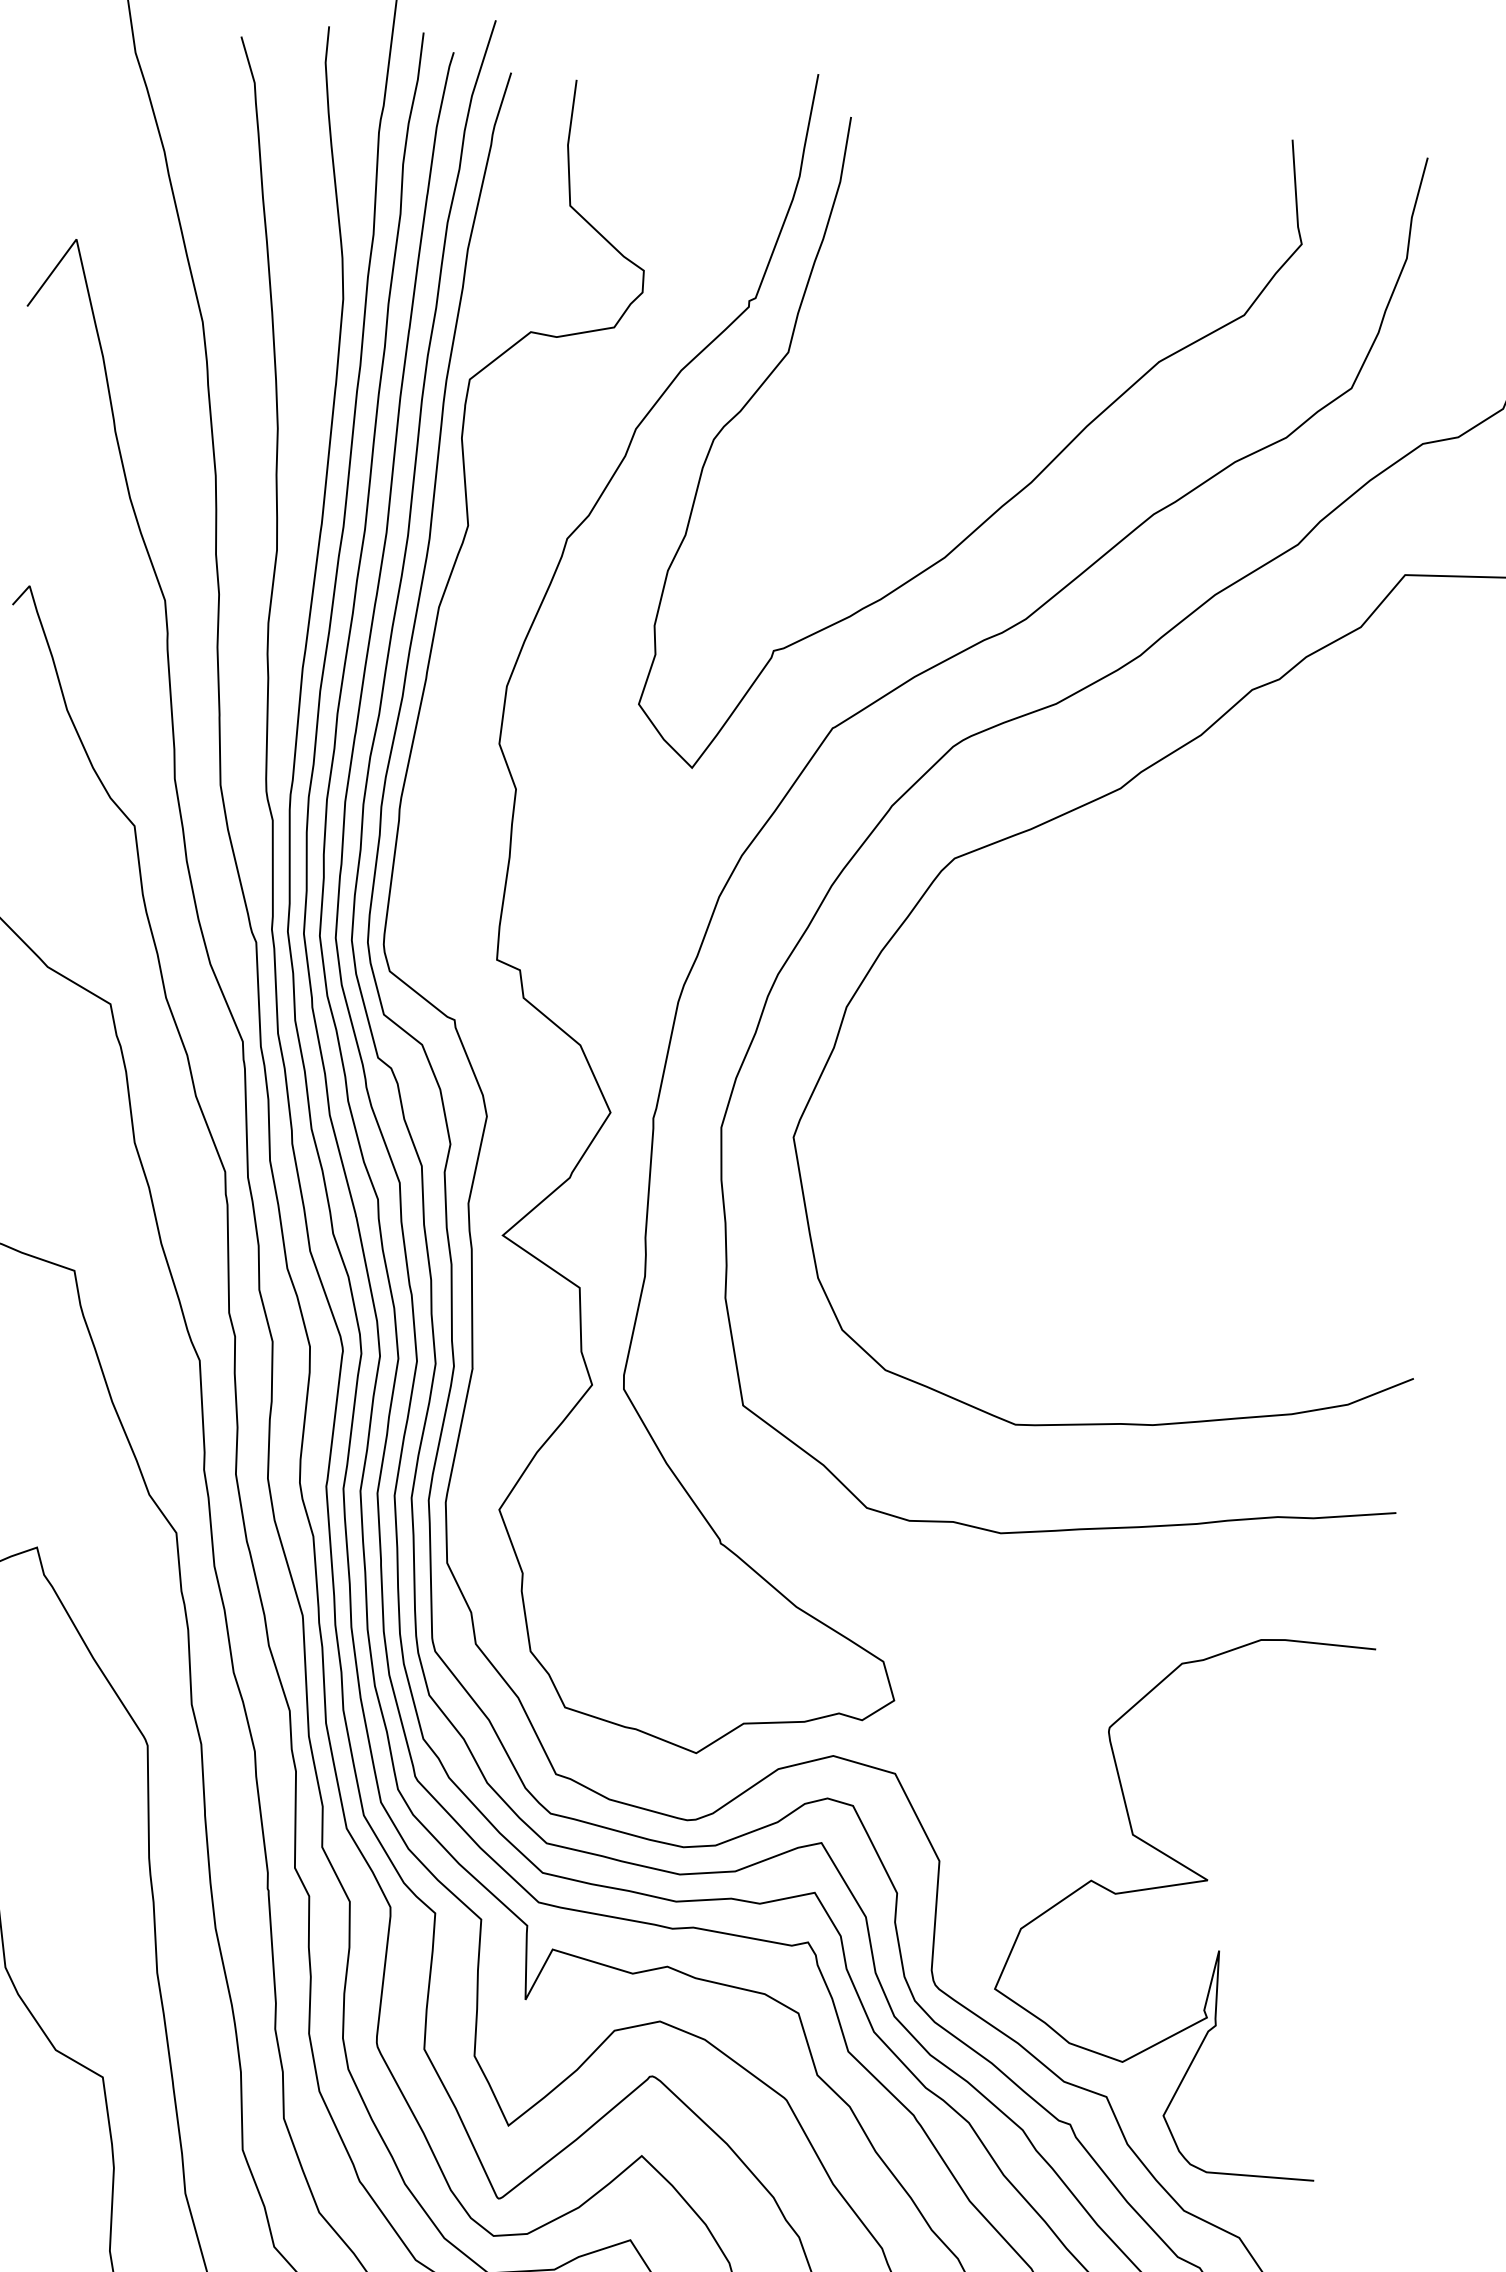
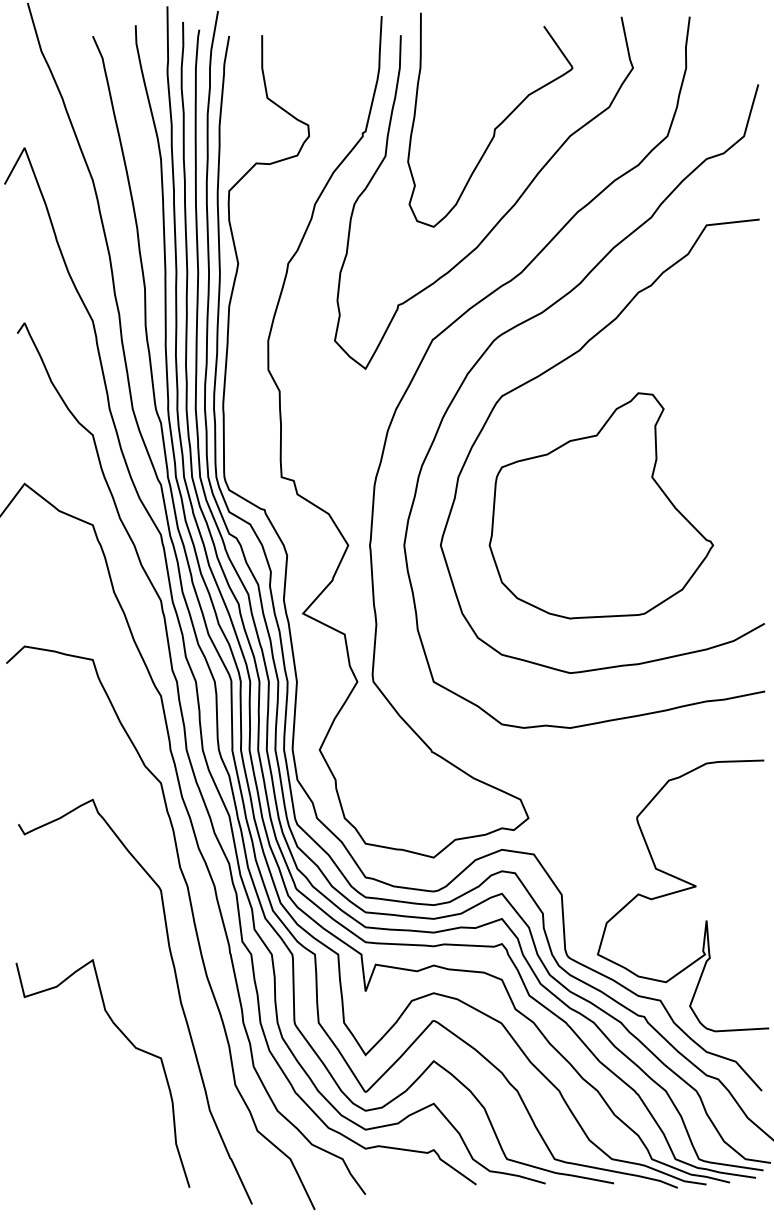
curve: (1018, 321) -> (497, 125), added
part: (1122, 1101) -> (601, 505), added

